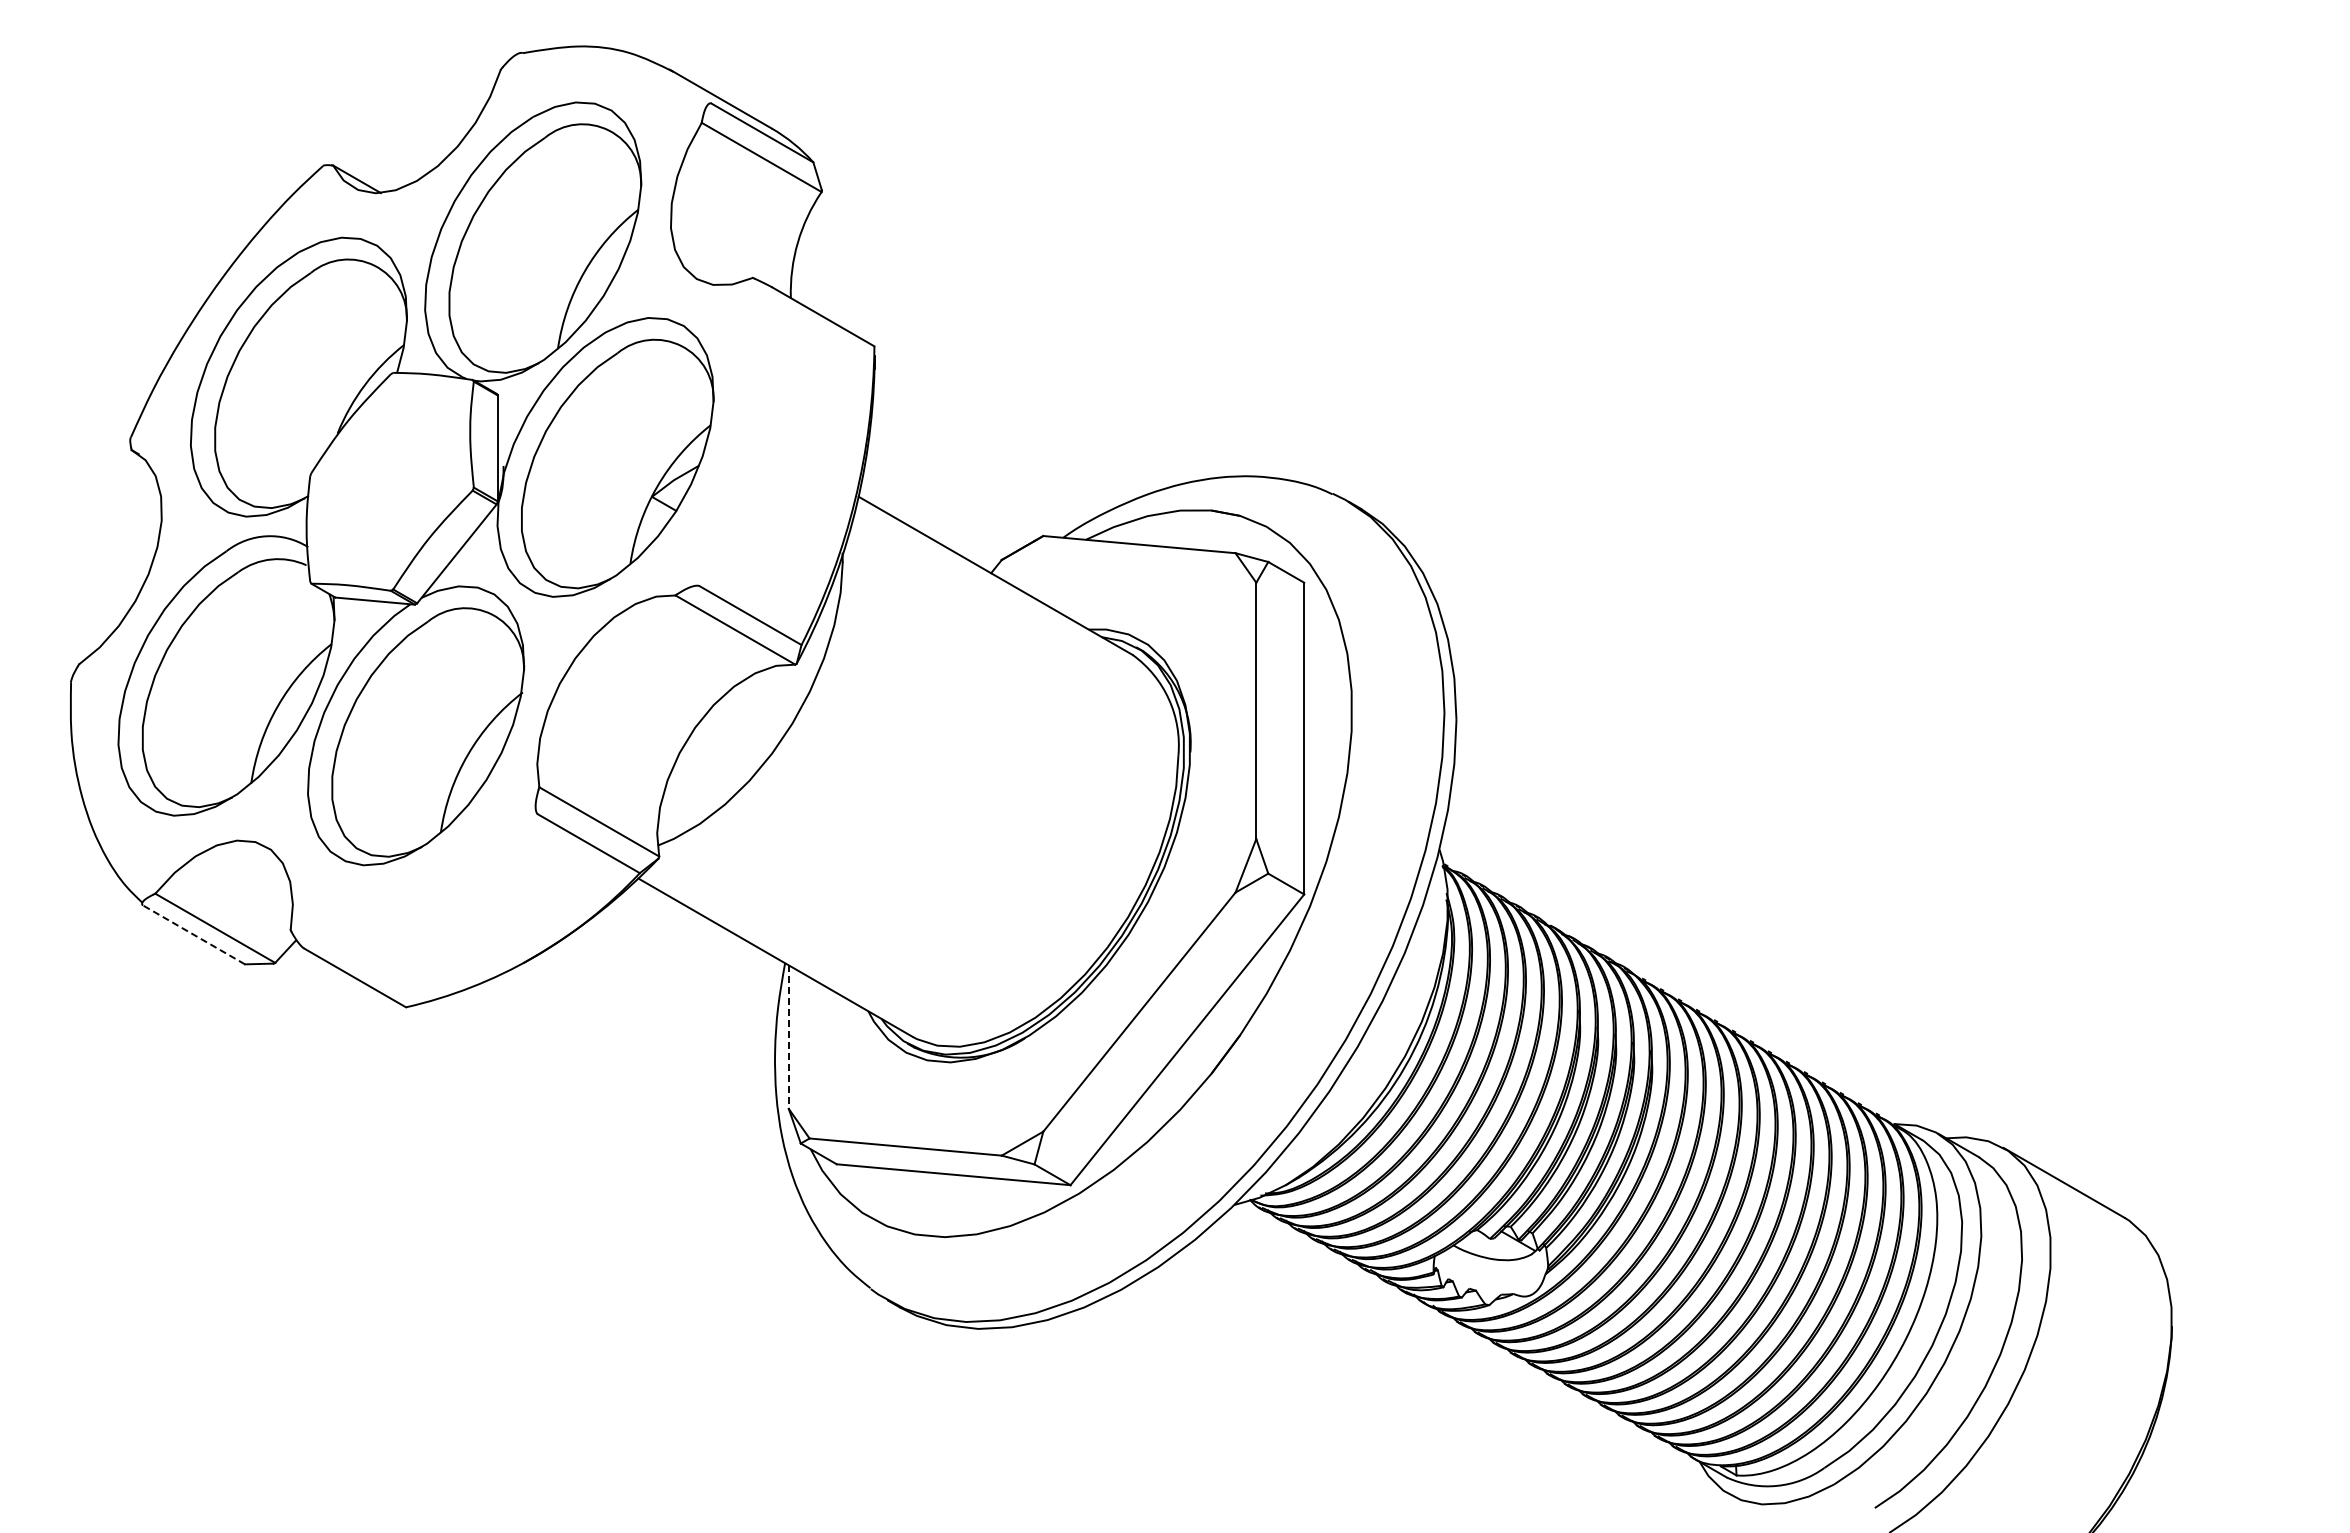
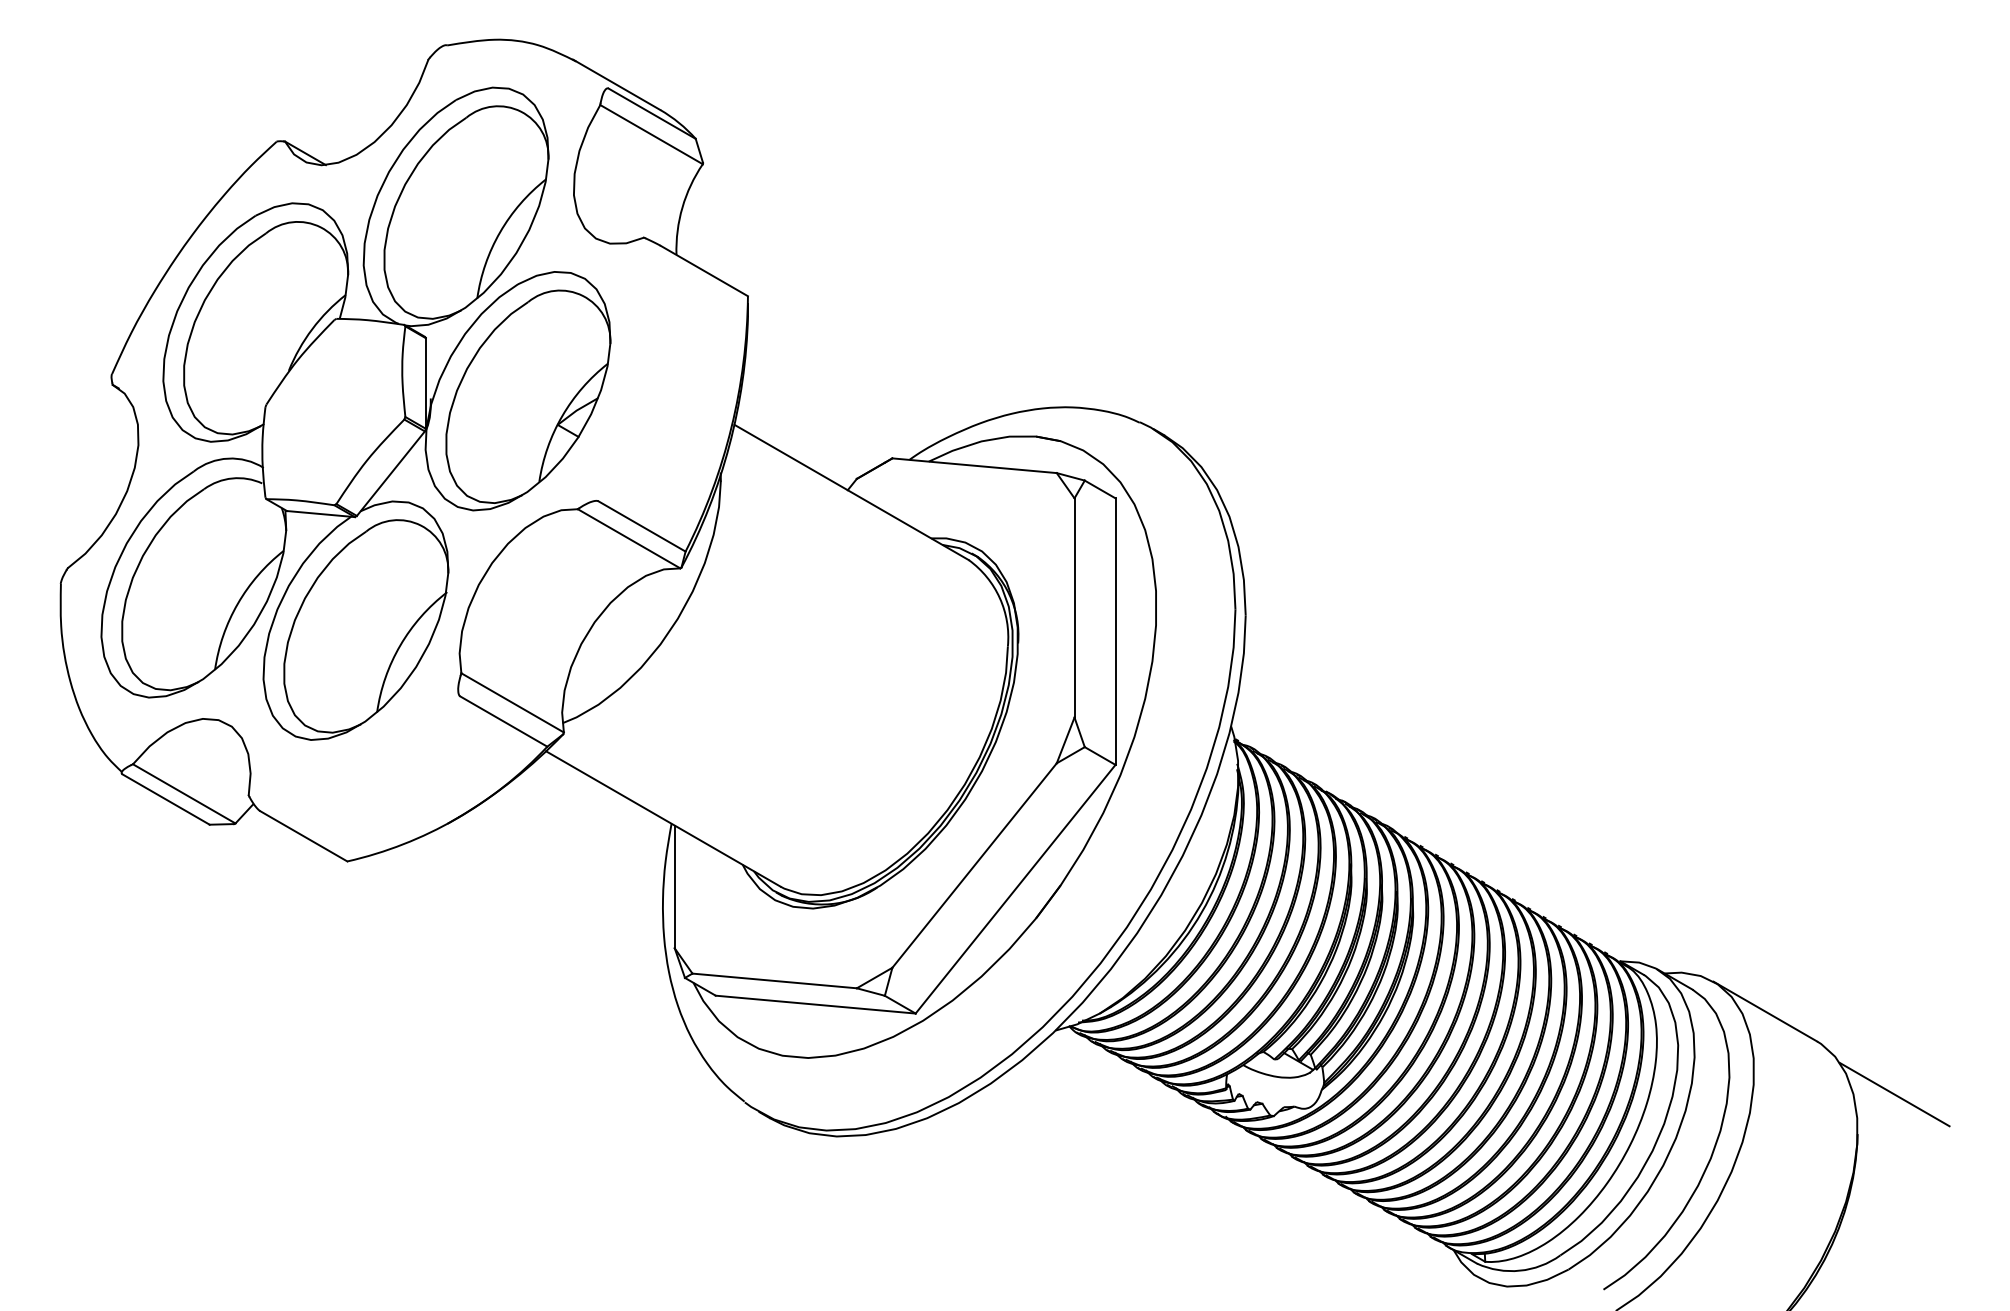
line: (194, 934) -> (166, 799), dashed -> solid
line: (788, 1037) -> (674, 887), dashed -> solid
line: (2215, 1279) -> (1894, 1094), added

